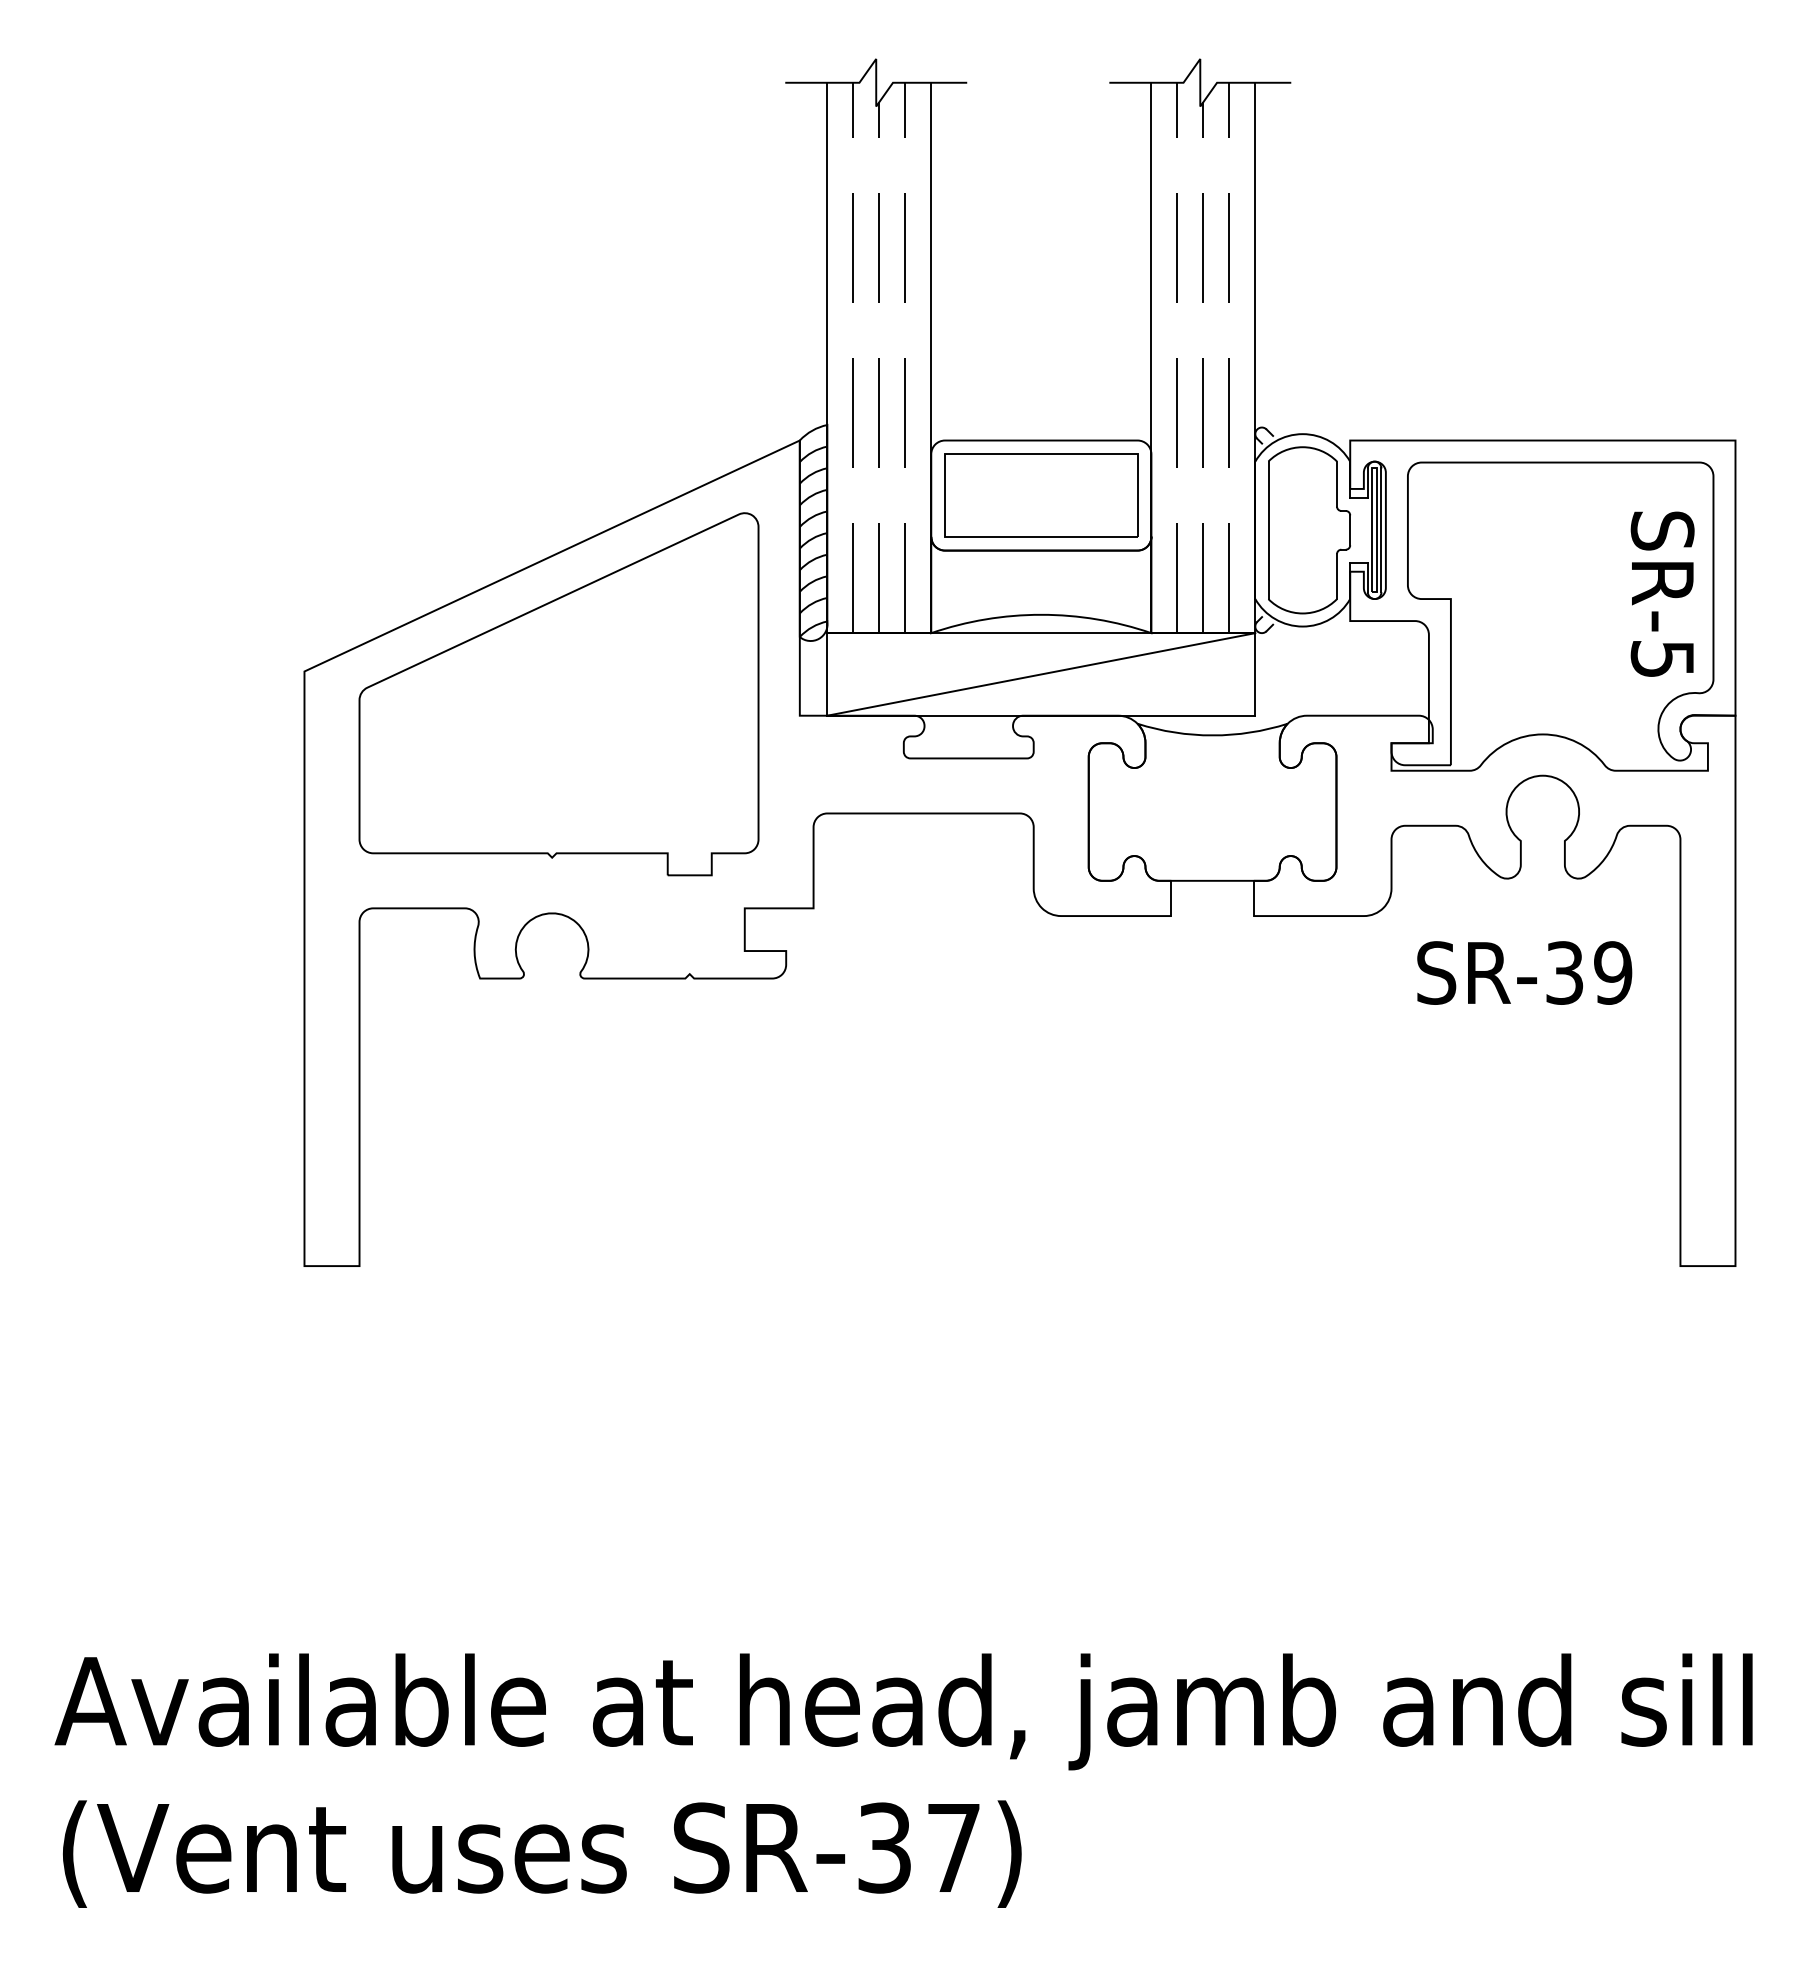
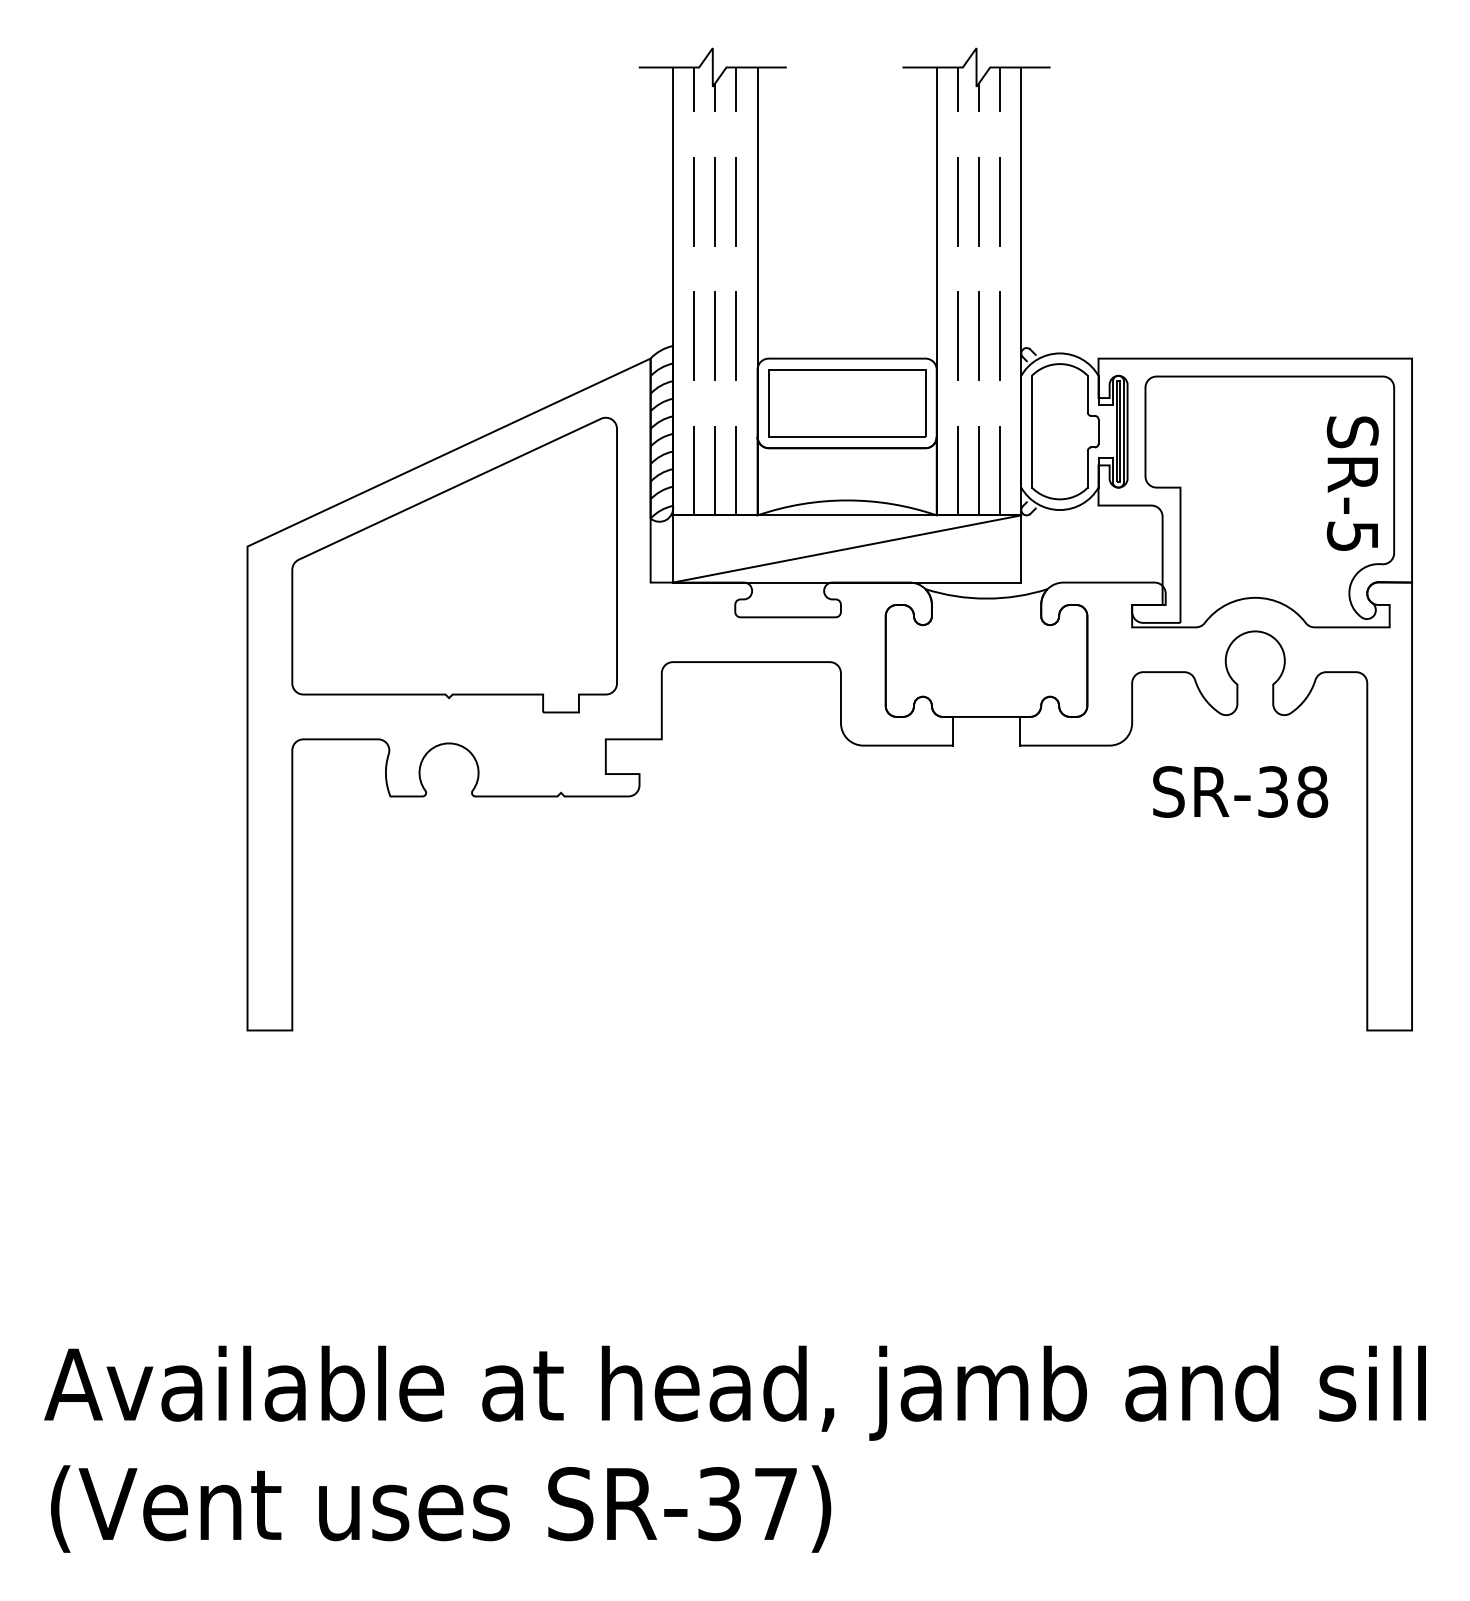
text: (1613, 972) -> (1312, 791), SR-39 -> SR-38

